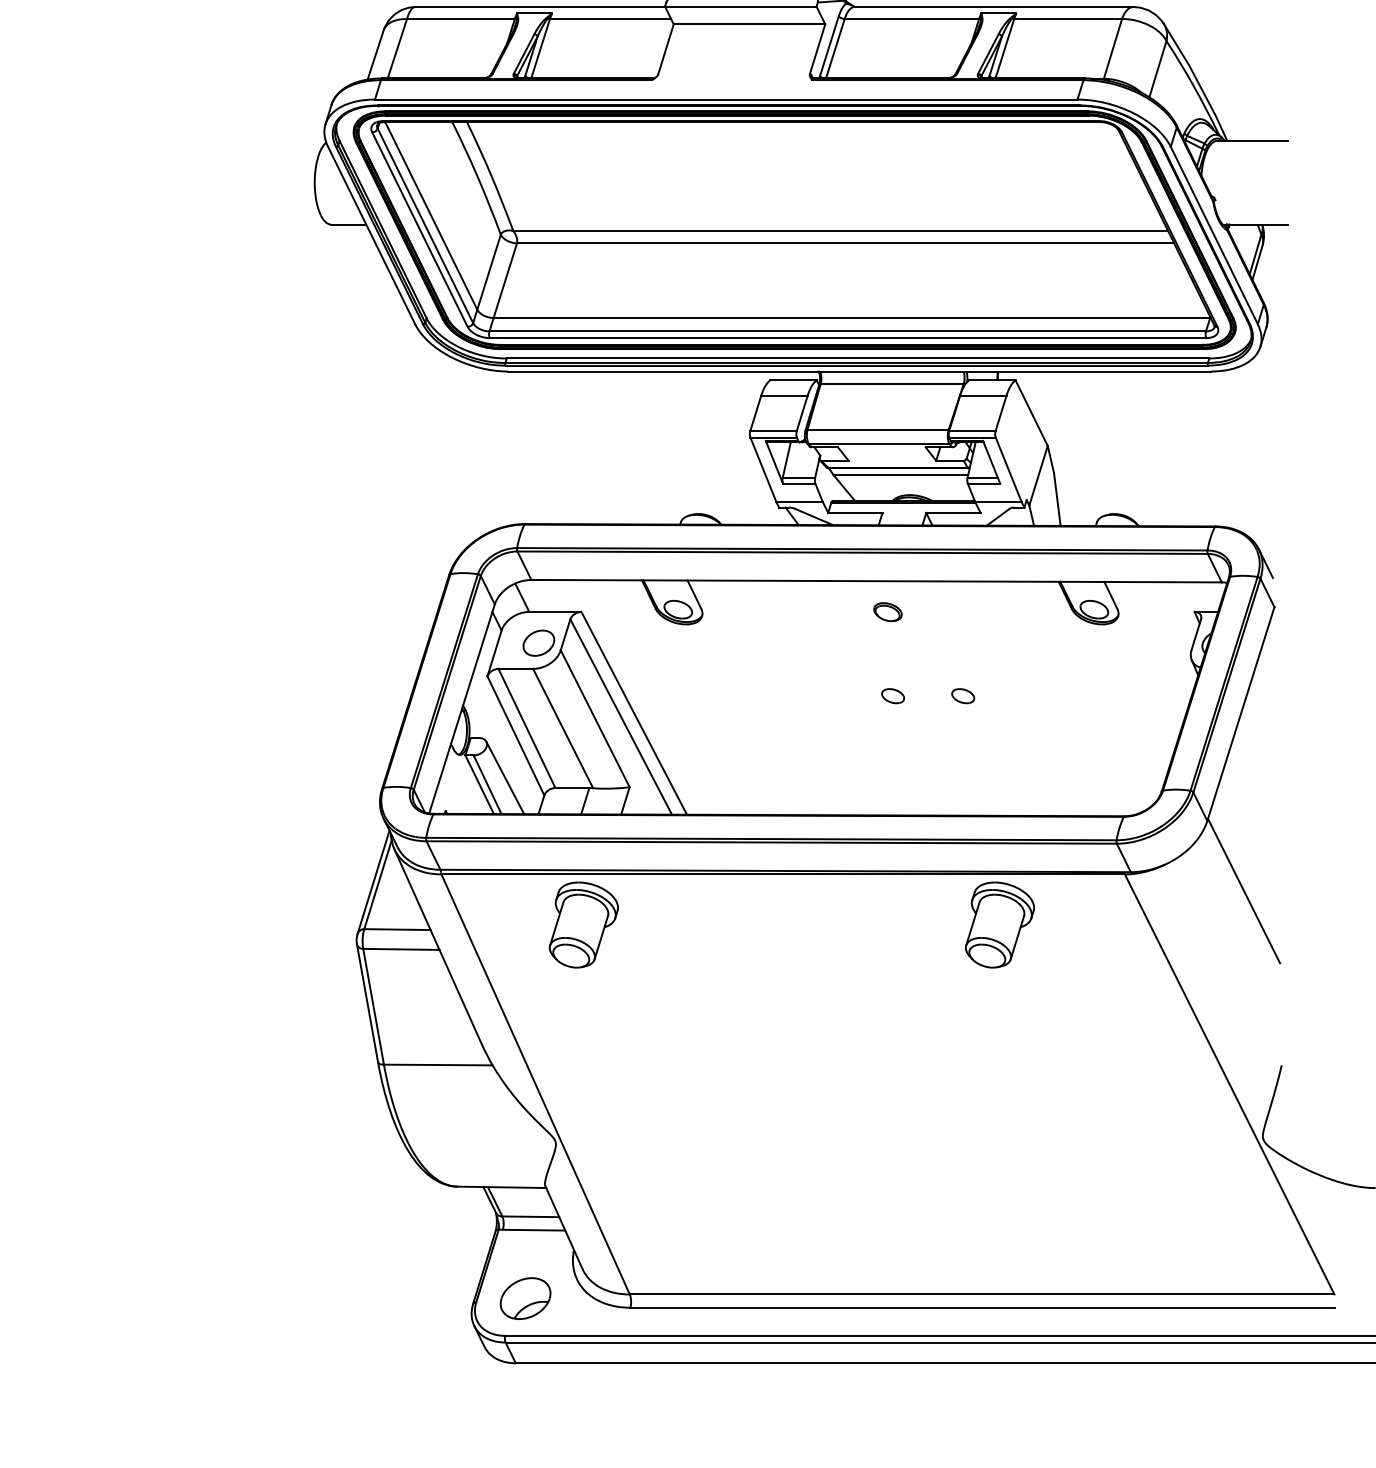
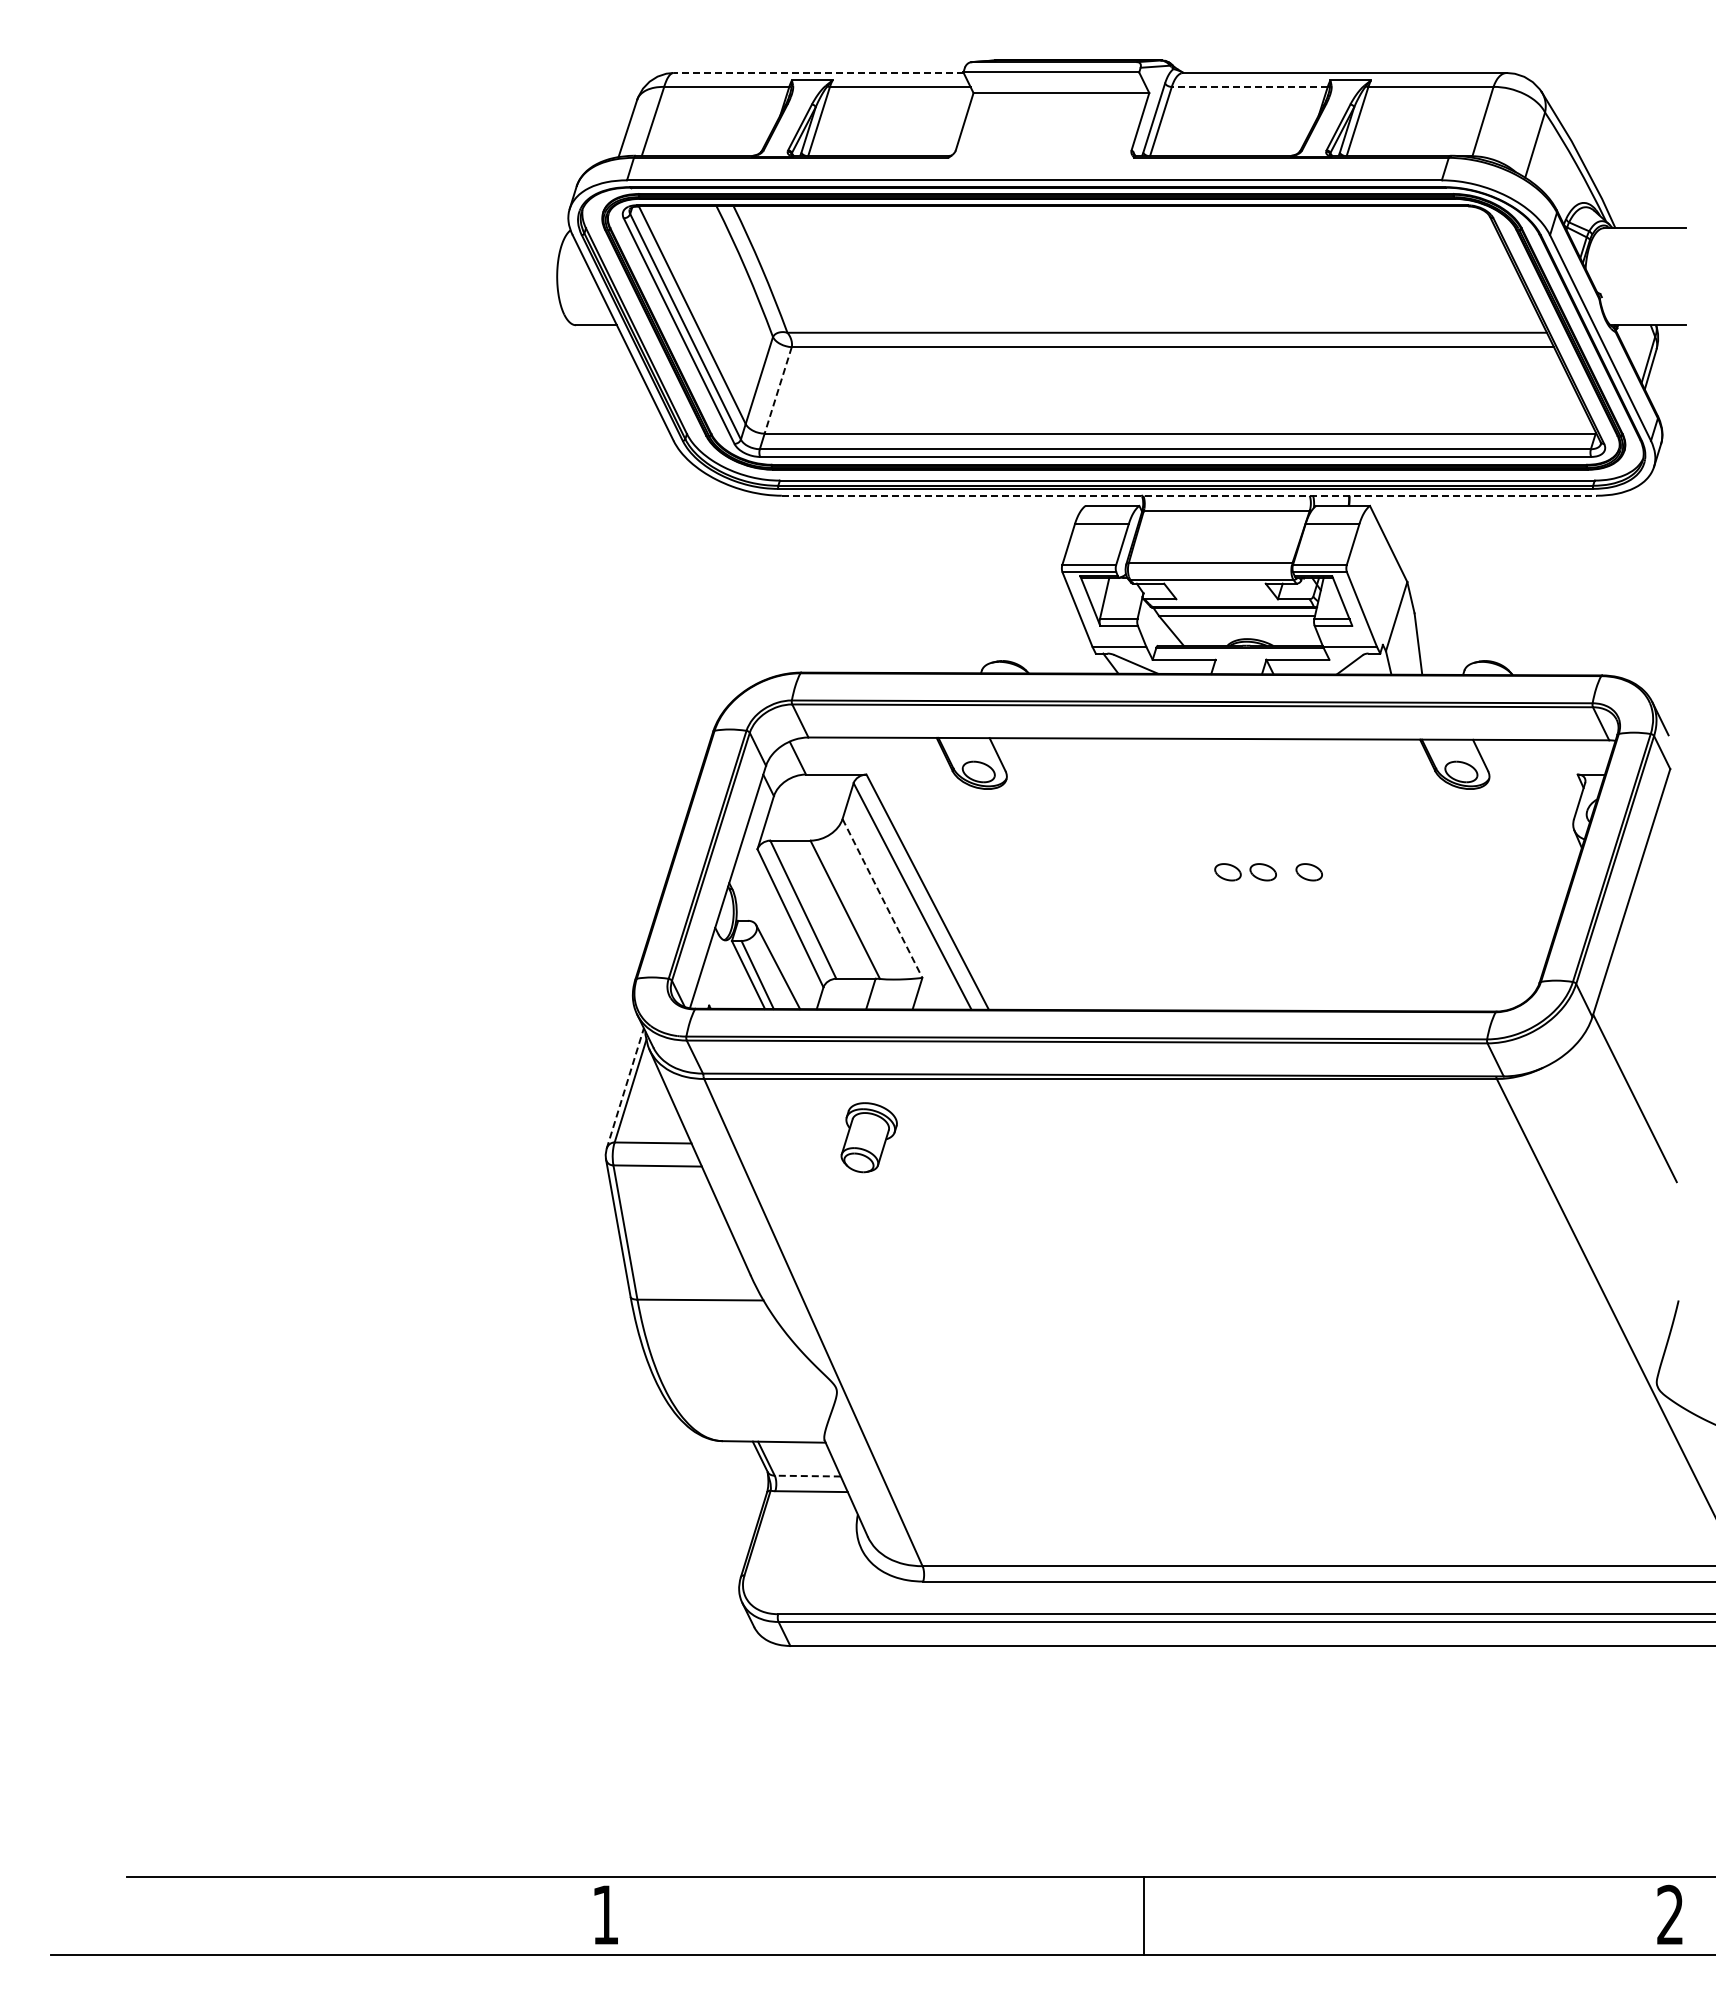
line: (540, 6) -> (818, 72), solid -> dashed
line: (911, 18) -> (1249, 86), solid -> dashed
line: (505, 280) -> (778, 390), solid -> dashed
line: (859, 371) -> (1189, 495), solid -> dashed
part: (887, 611) -> (1221, 774), removed
part: (538, 642) -> (816, 810), removed
part: (922, 696) -> (1262, 872), added
line: (595, 718) -> (882, 898), solid -> dashed
line: (373, 882) -> (625, 1088), solid -> dashed
part: (583, 924) -> (868, 1137), size x0.7
part: (999, 924) -> (1351, 1137), removed
line: (530, 1217) -> (807, 1476), solid -> dashed
part: (525, 1298) -> (801, 1570), removed

